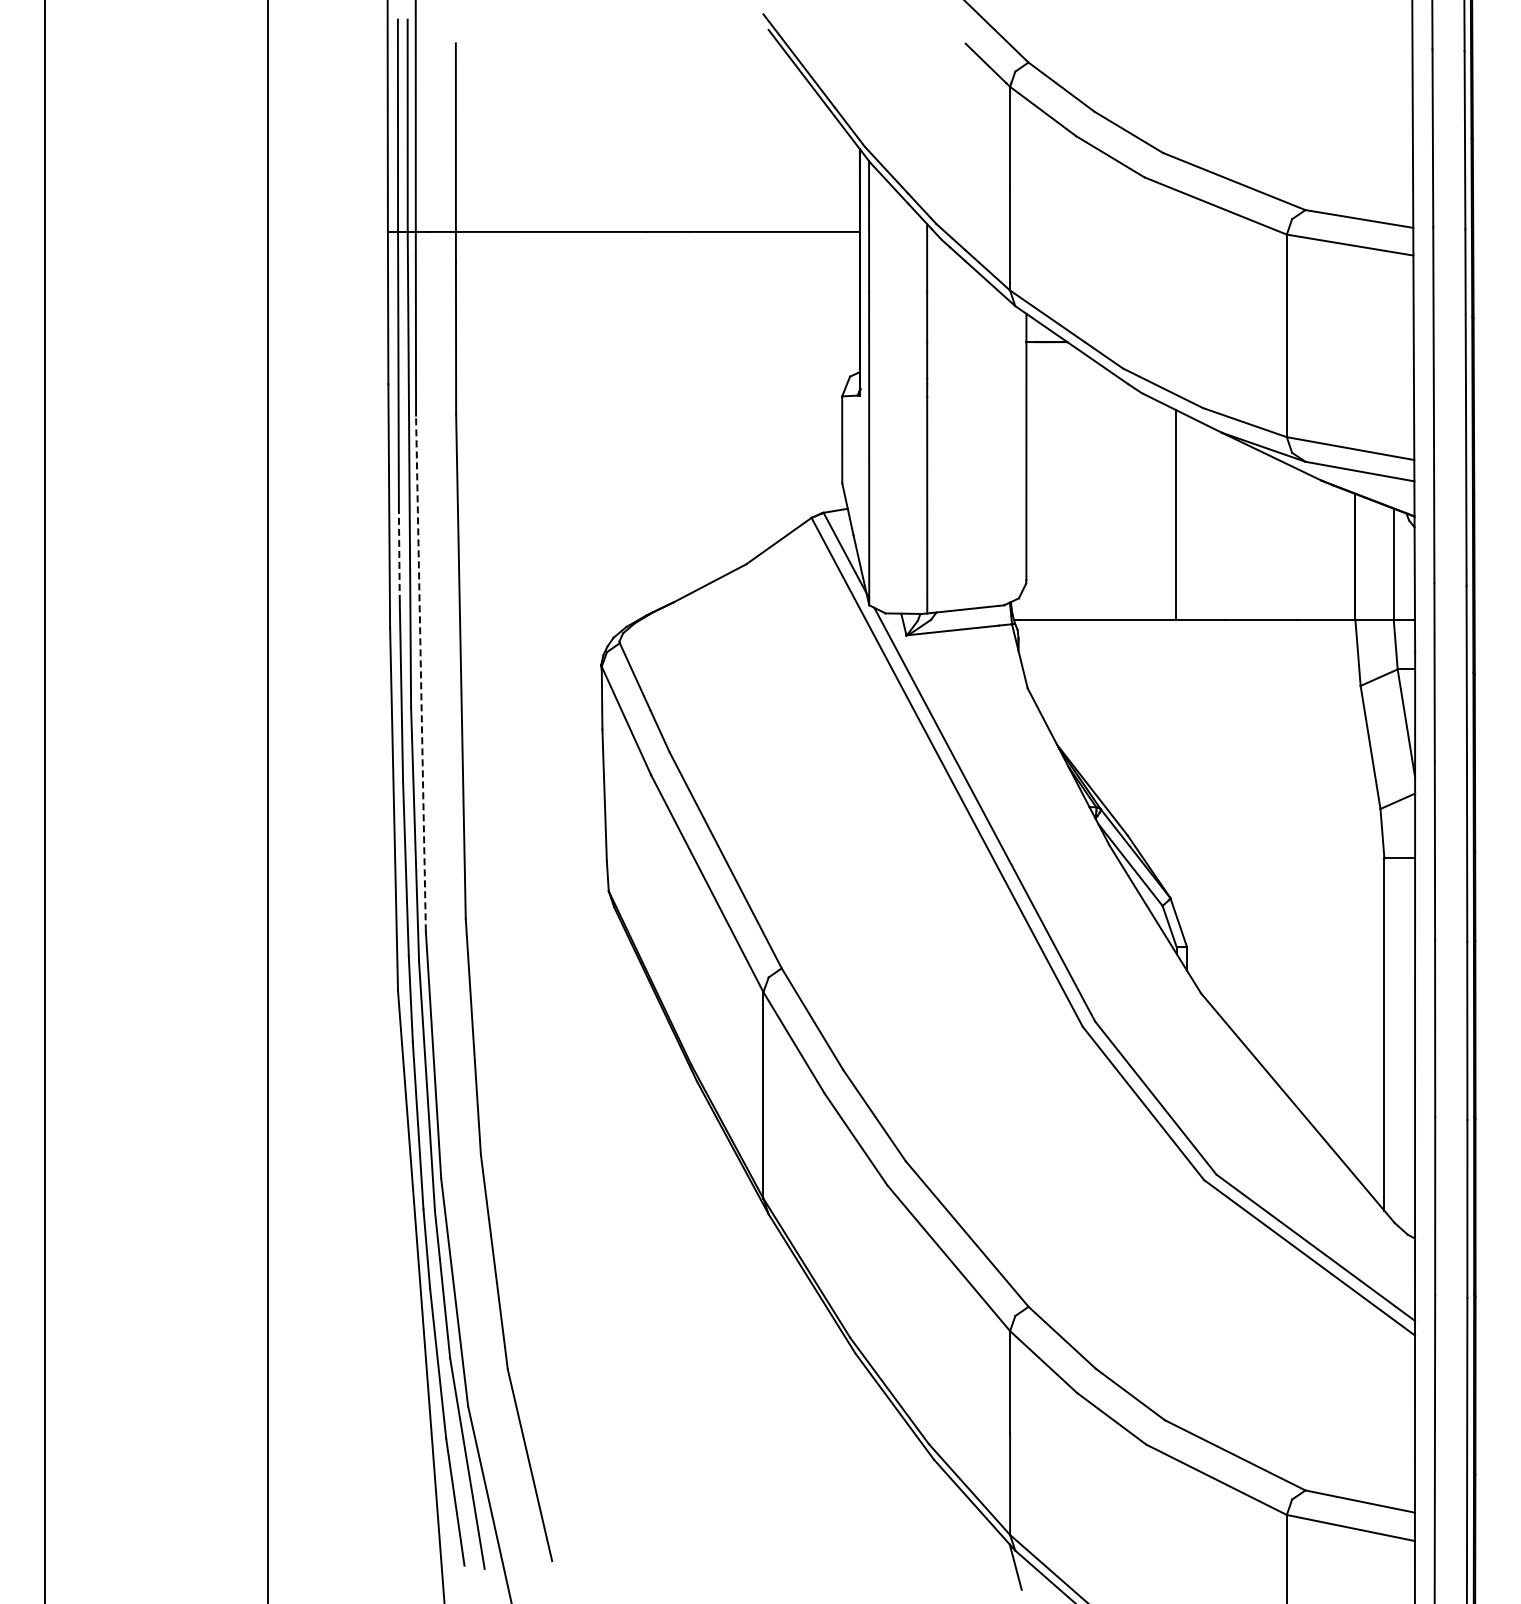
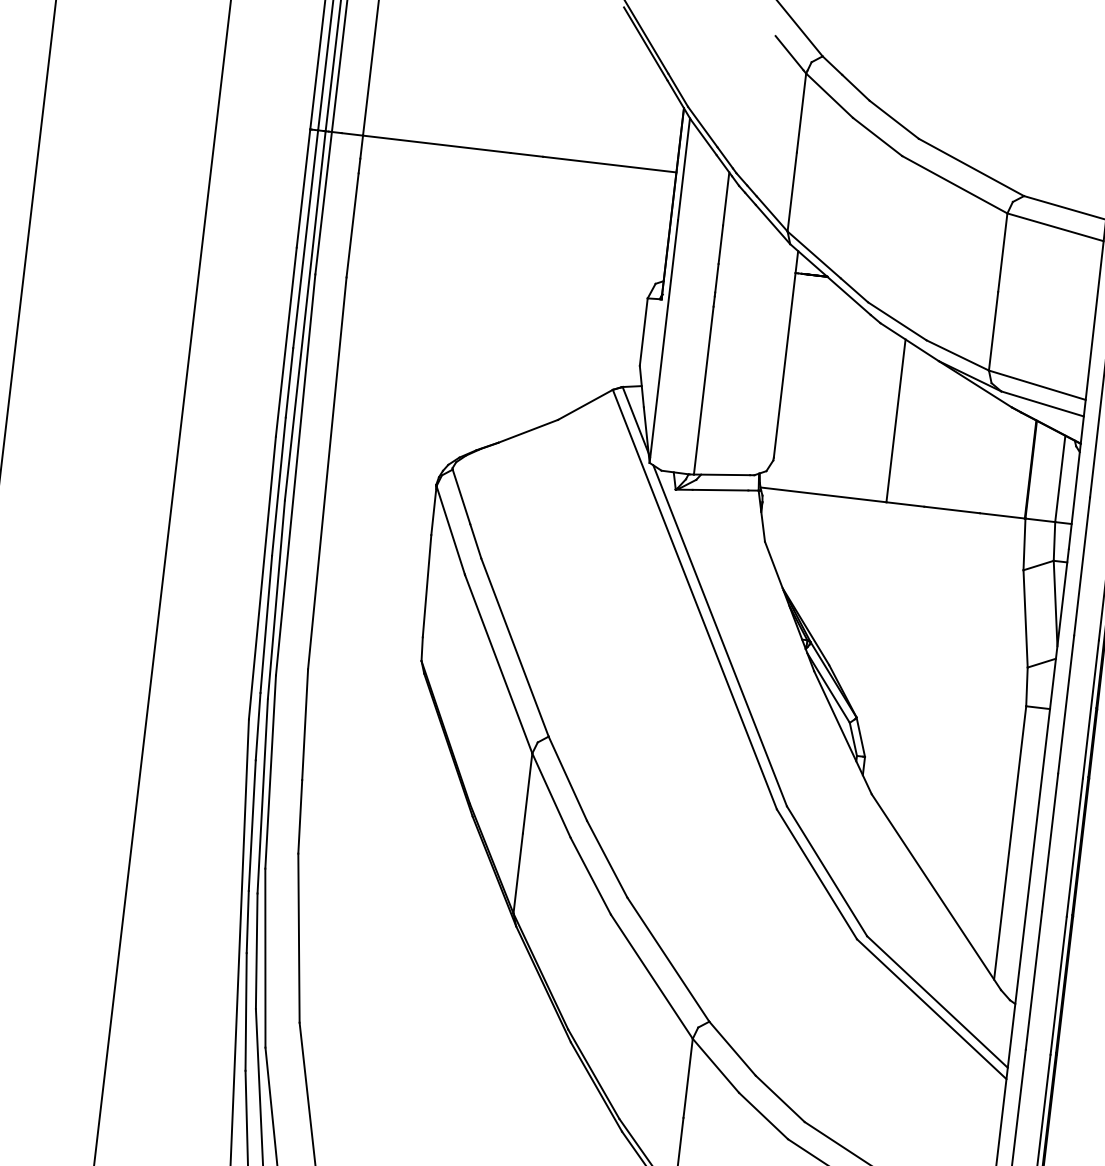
line: (399, 557) -> (289, 383), dashed -> solid
line: (420, 673) -> (295, 474), dashed -> solid

